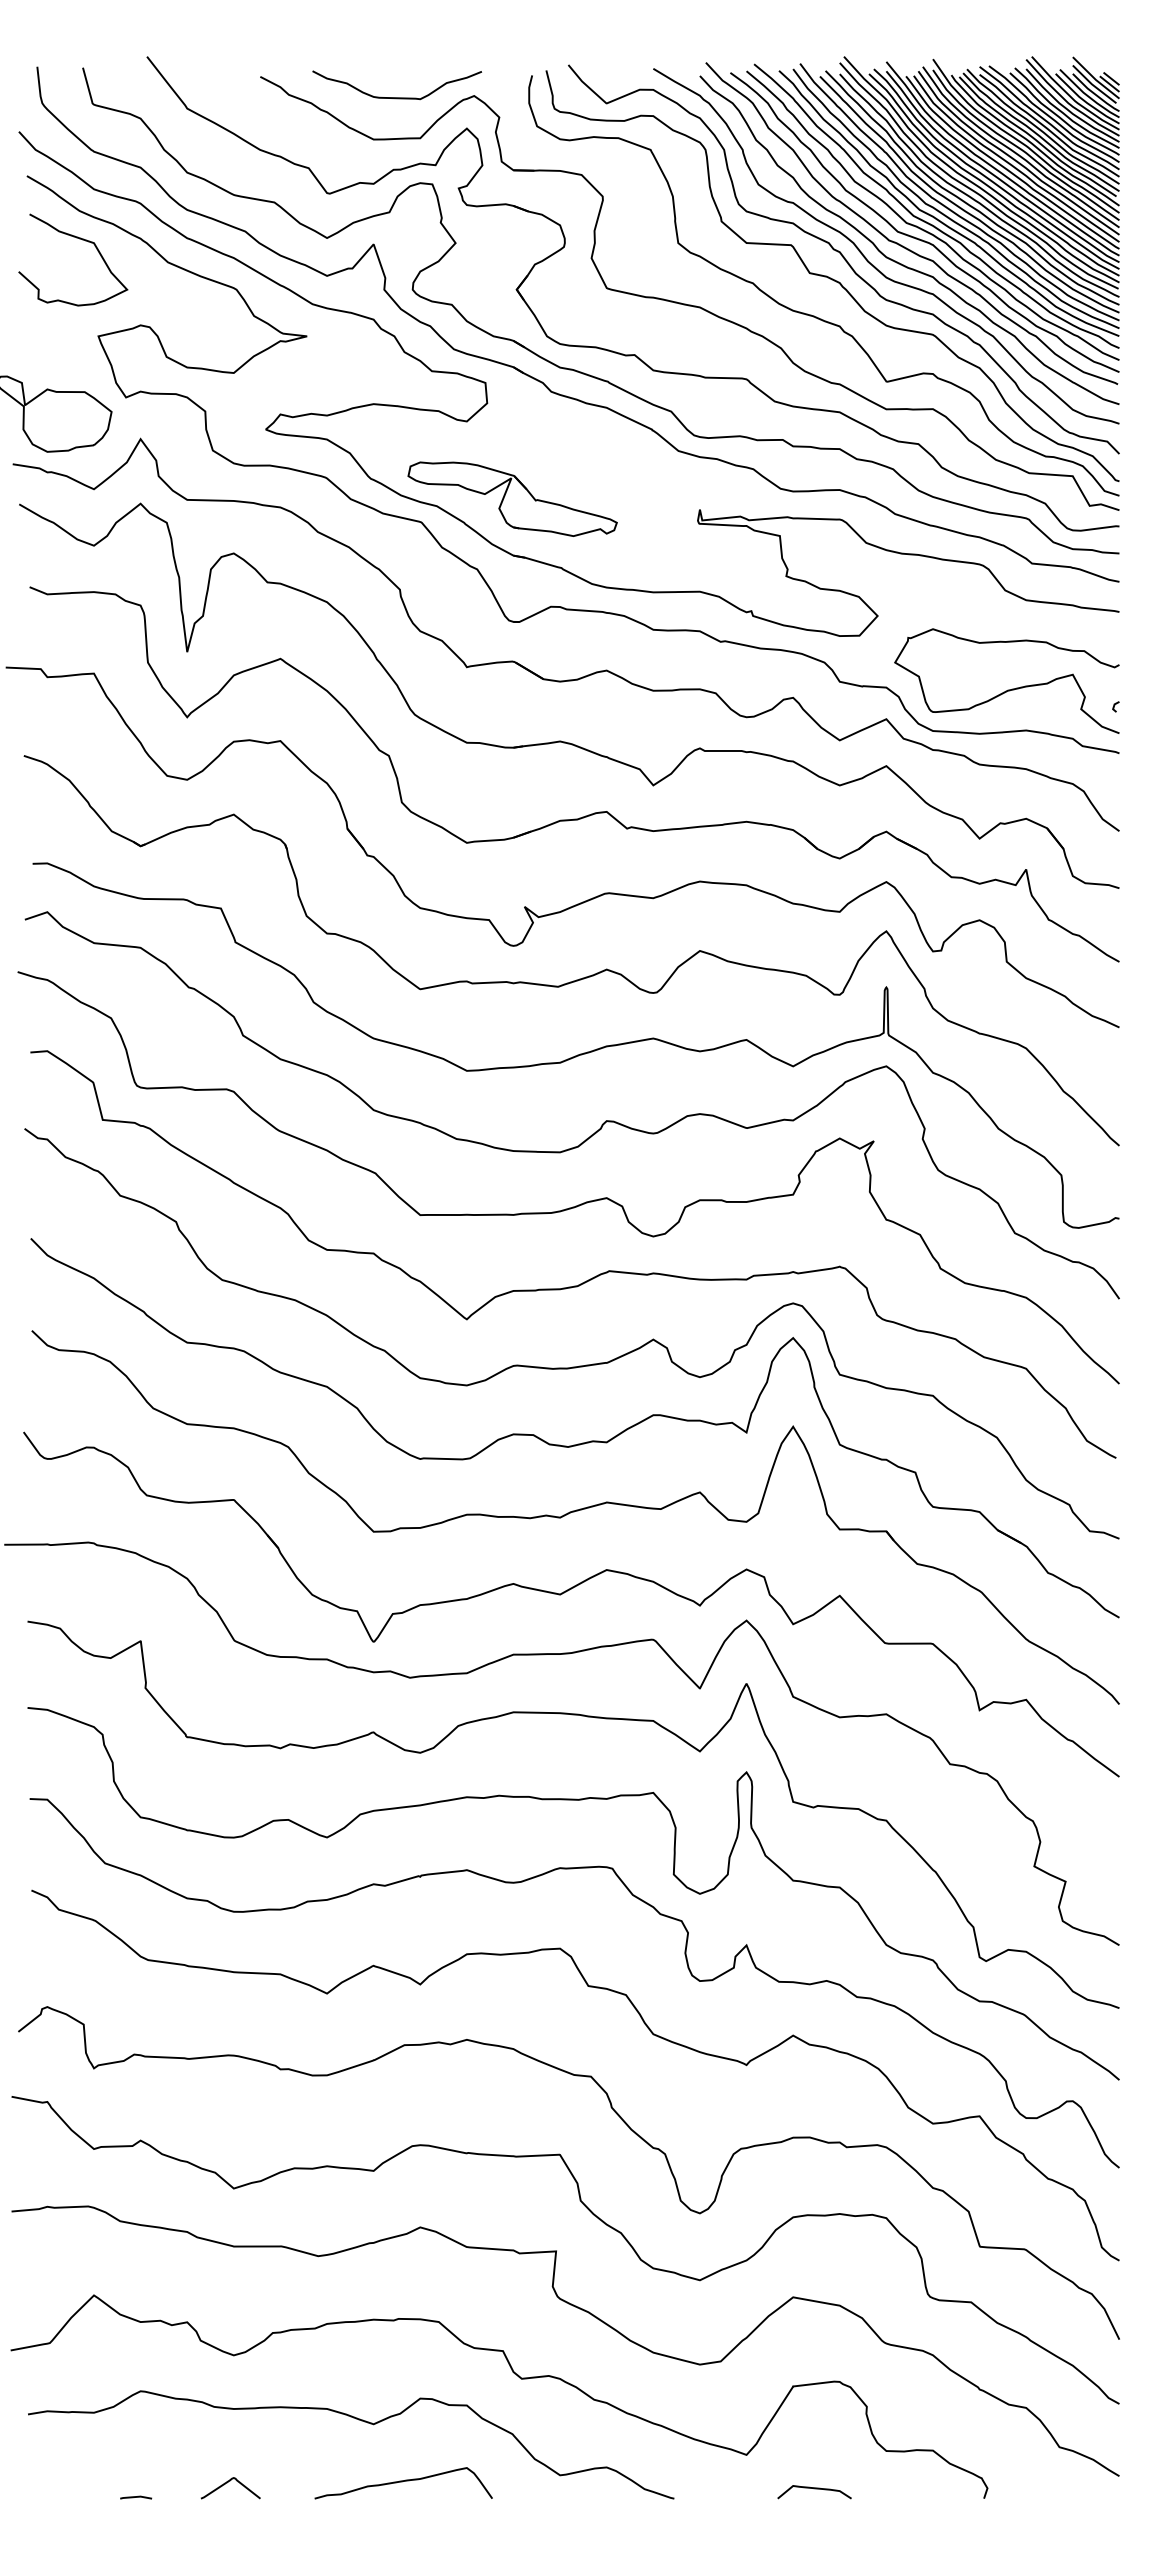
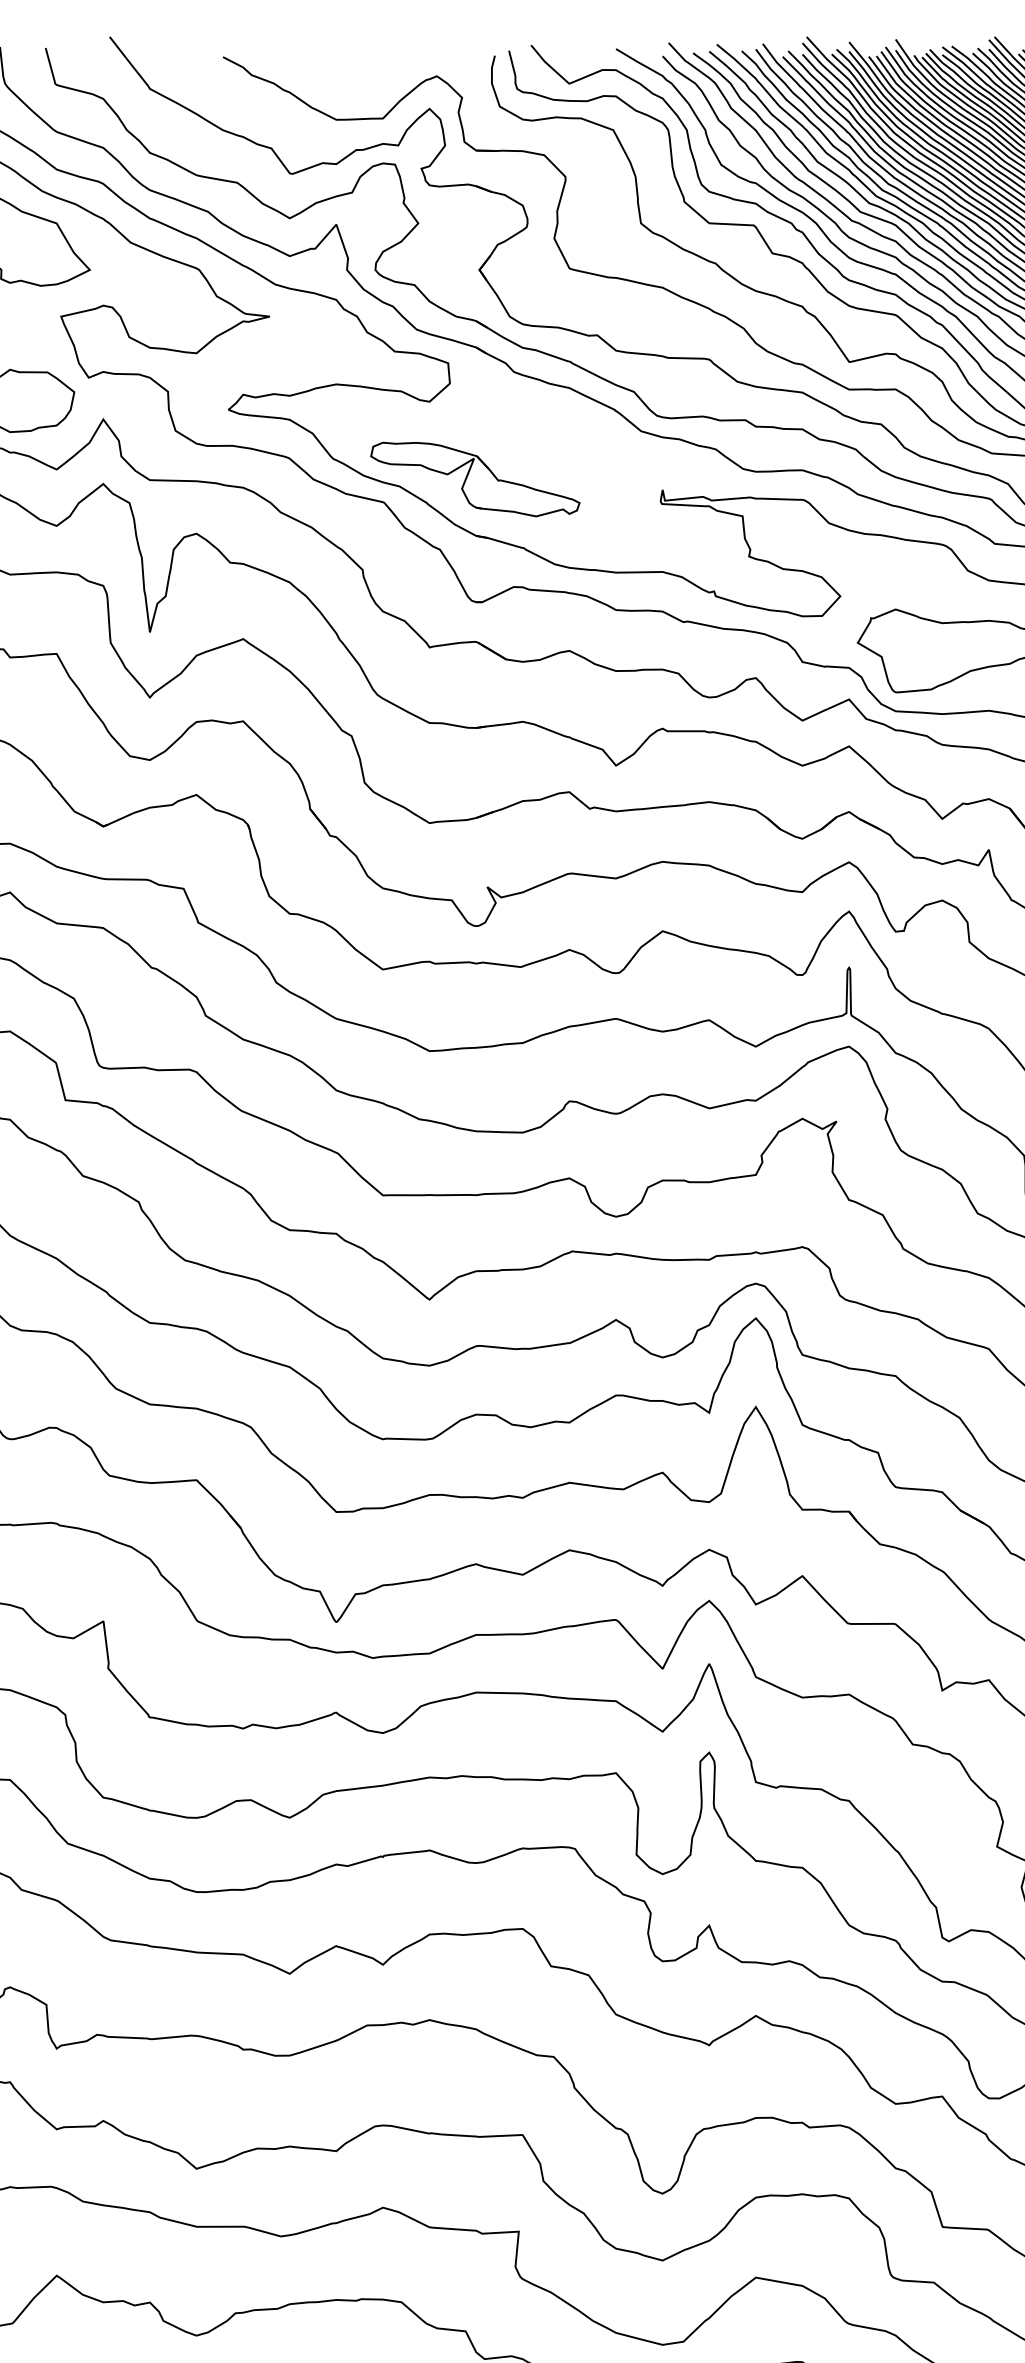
curve: (396, 97) -> (359, 77), removed

